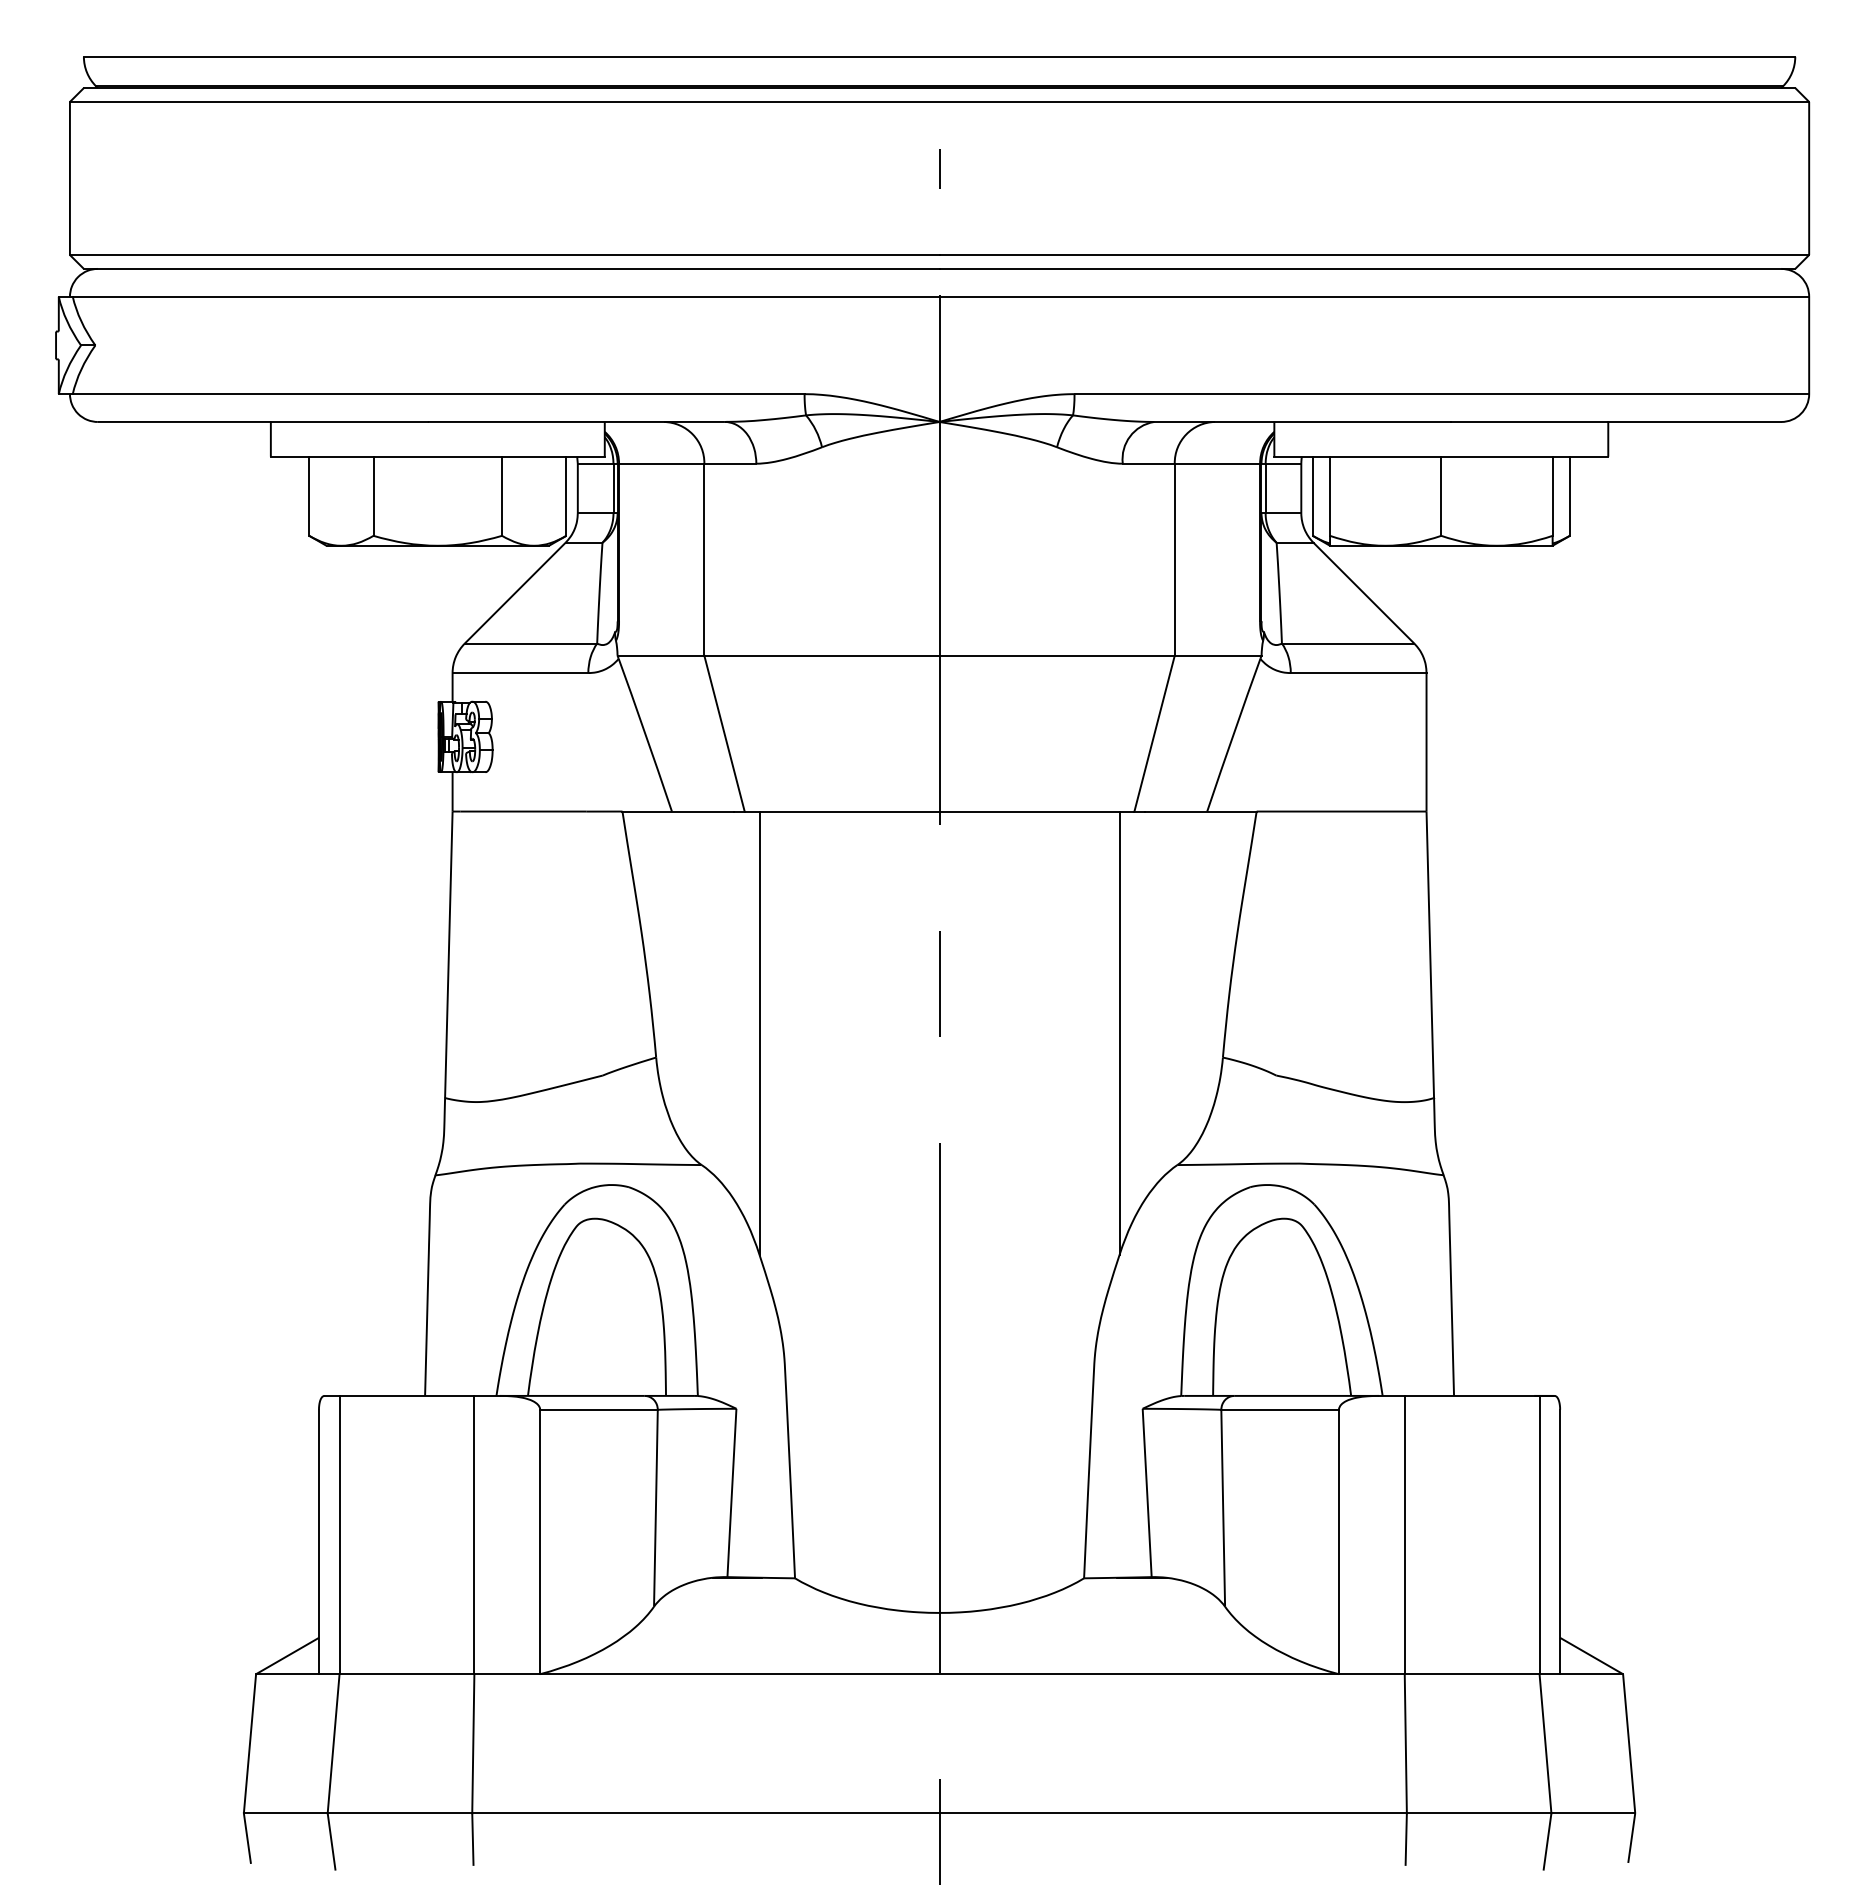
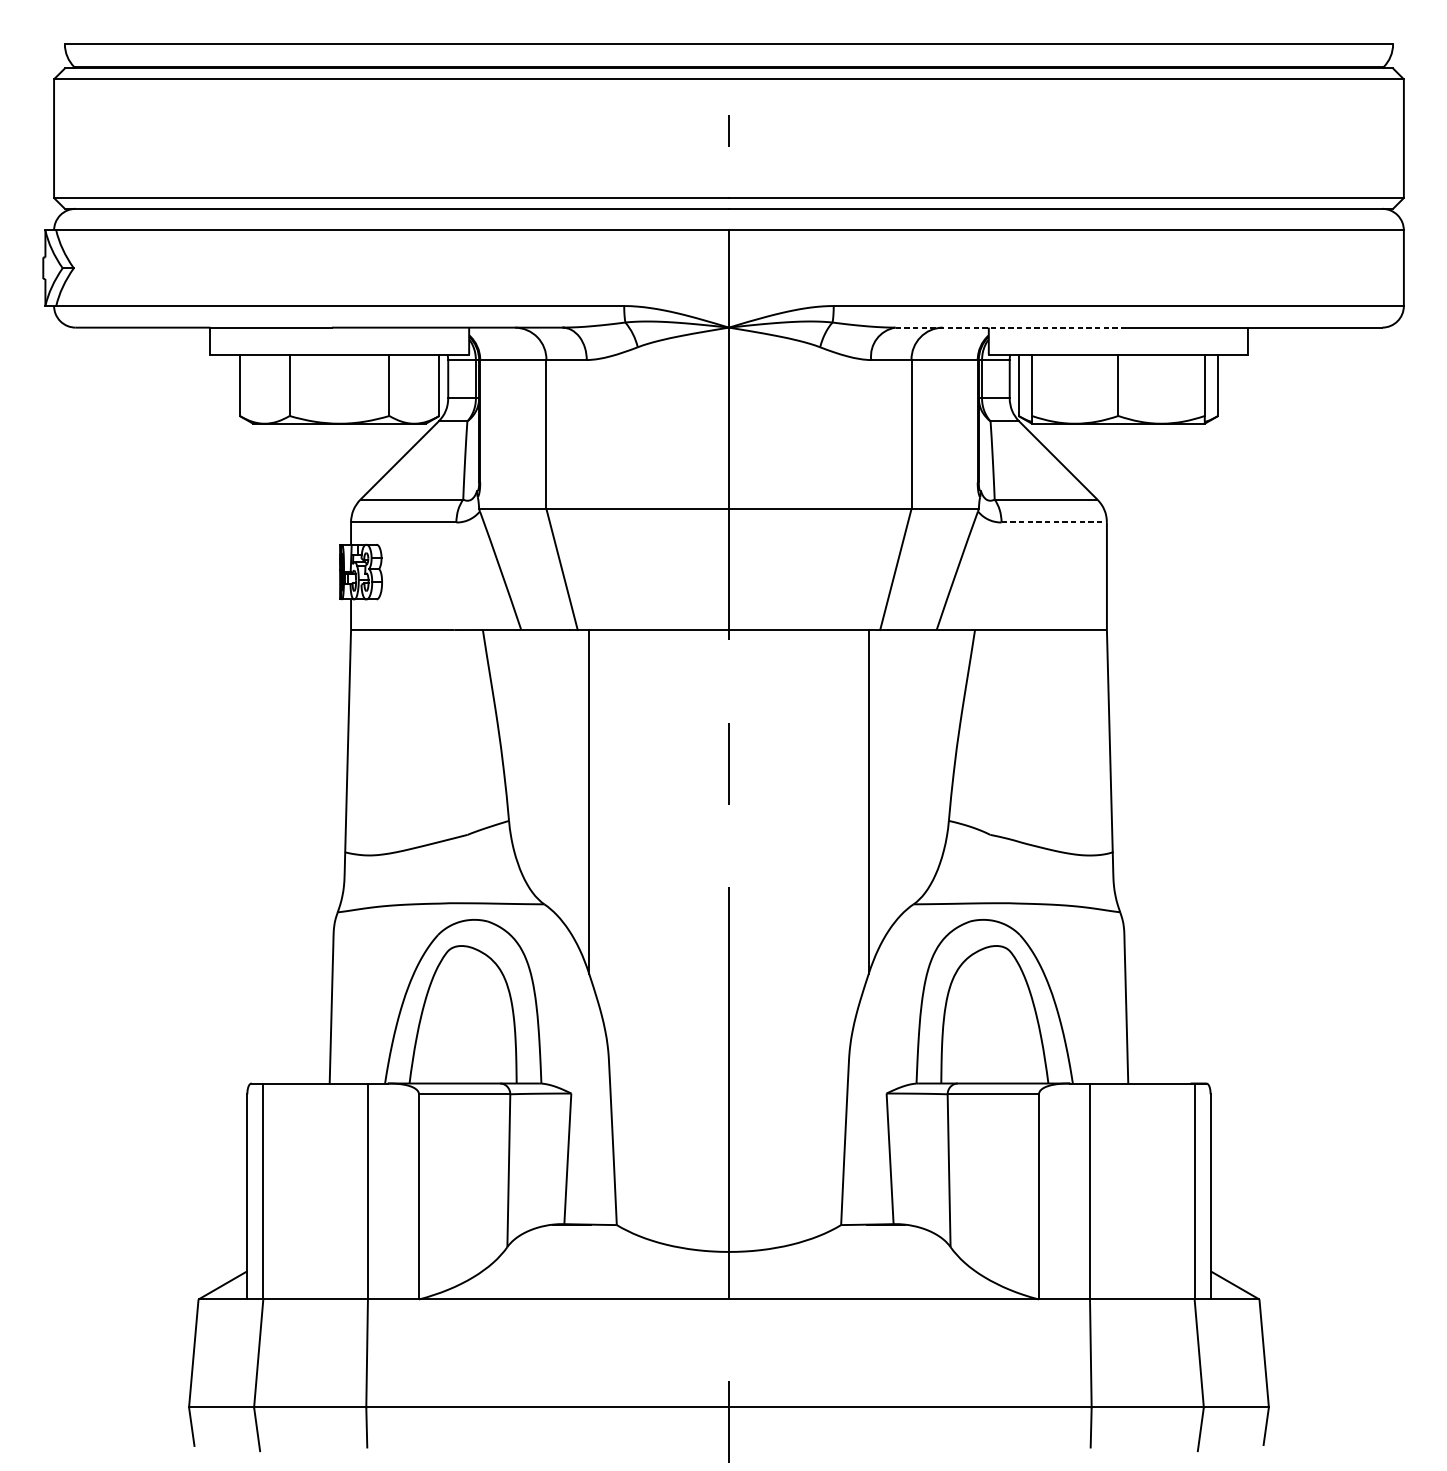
line: (1303, 421) -> (1011, 327), solid -> dashed
line: (1358, 673) -> (1054, 522), solid -> dashed

